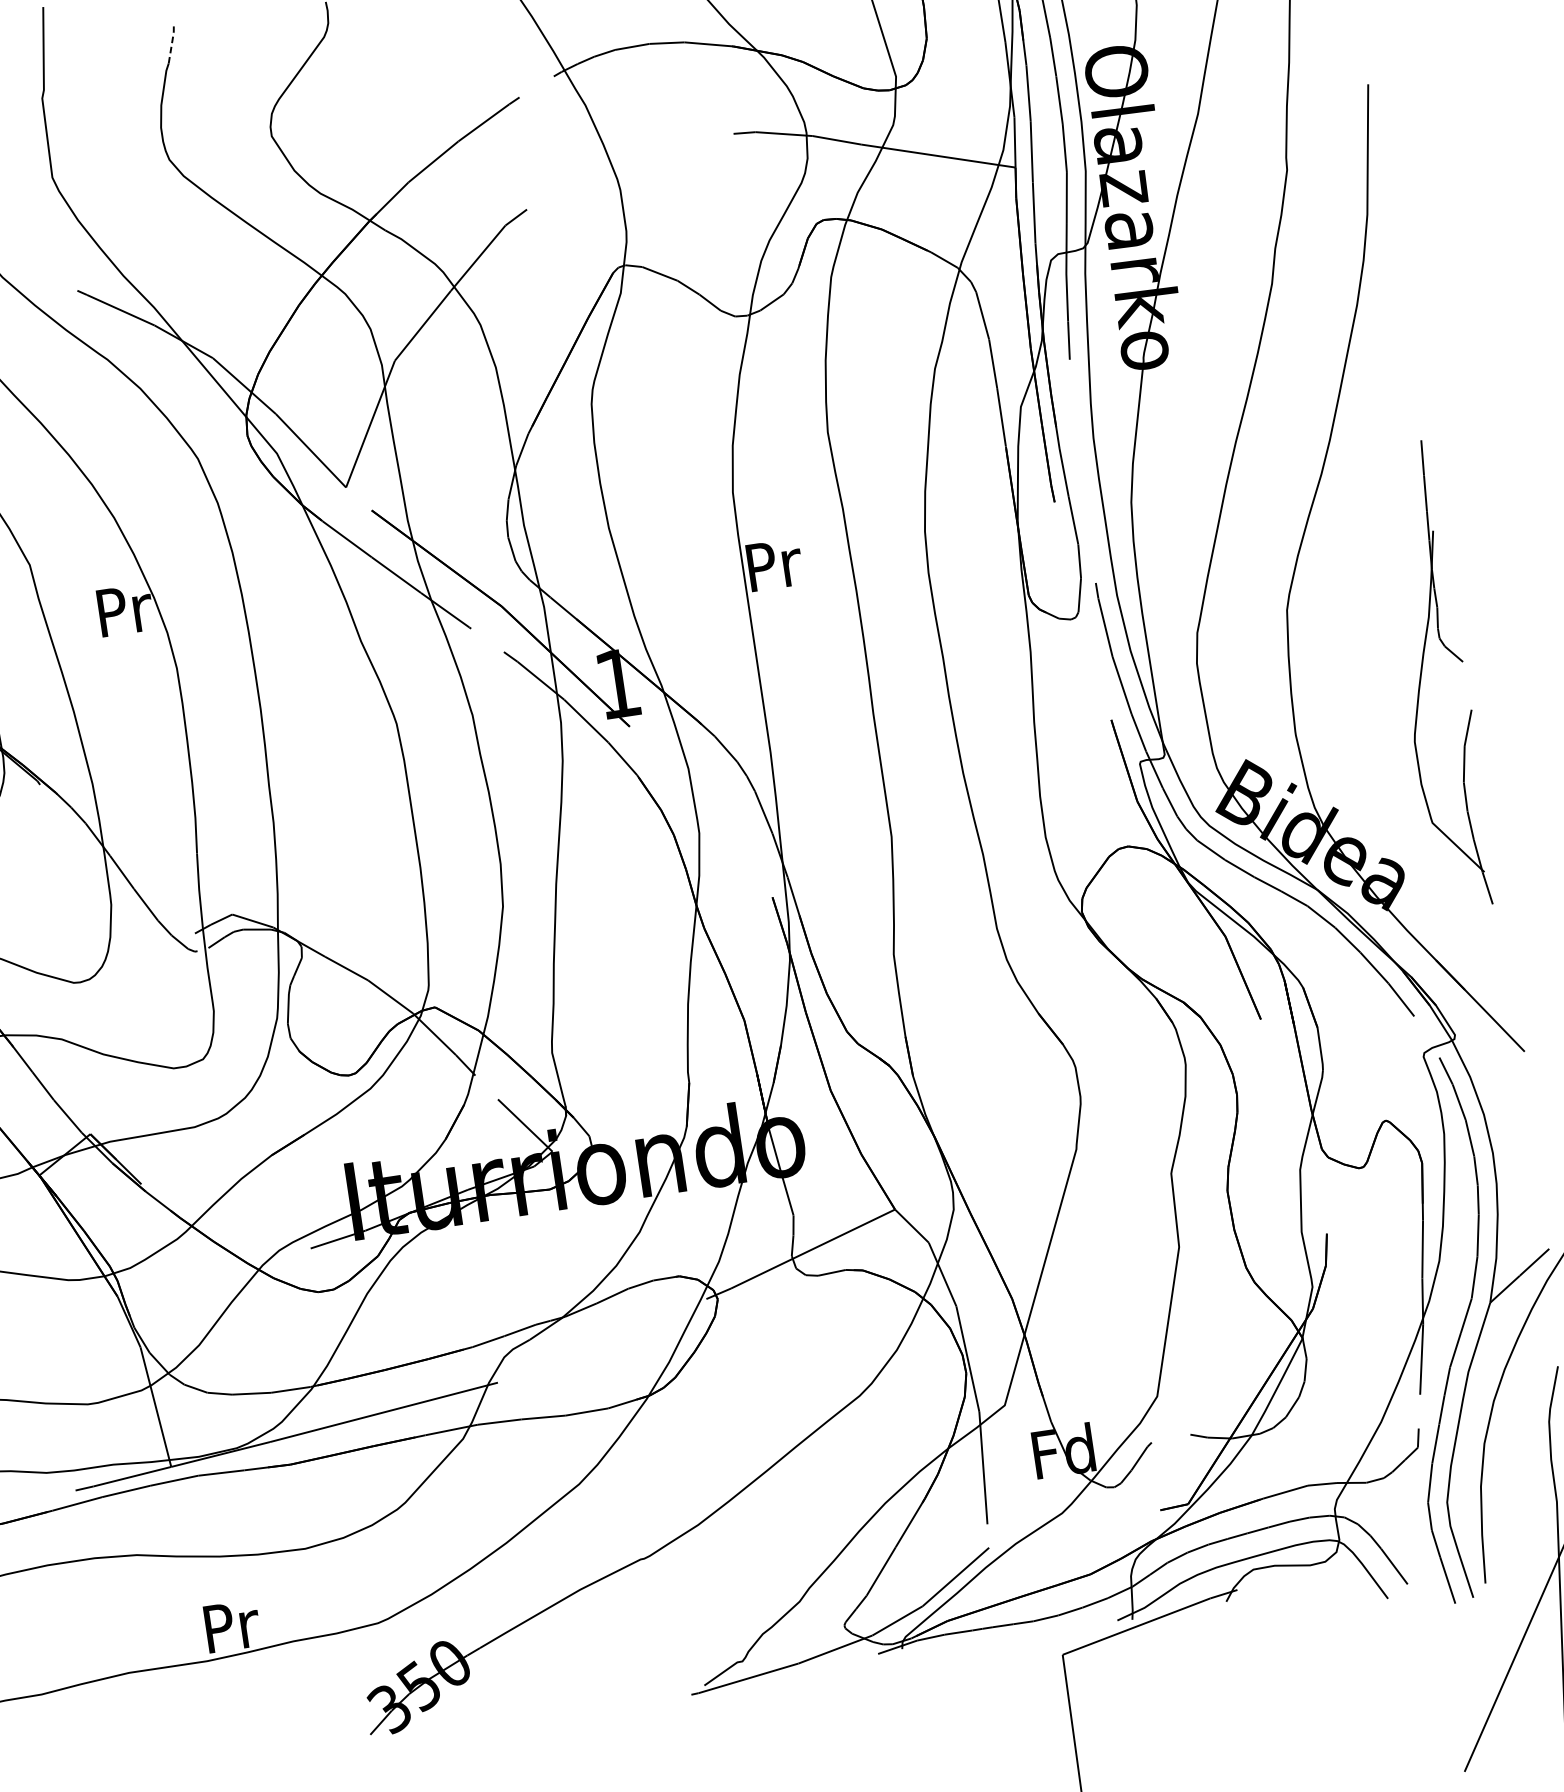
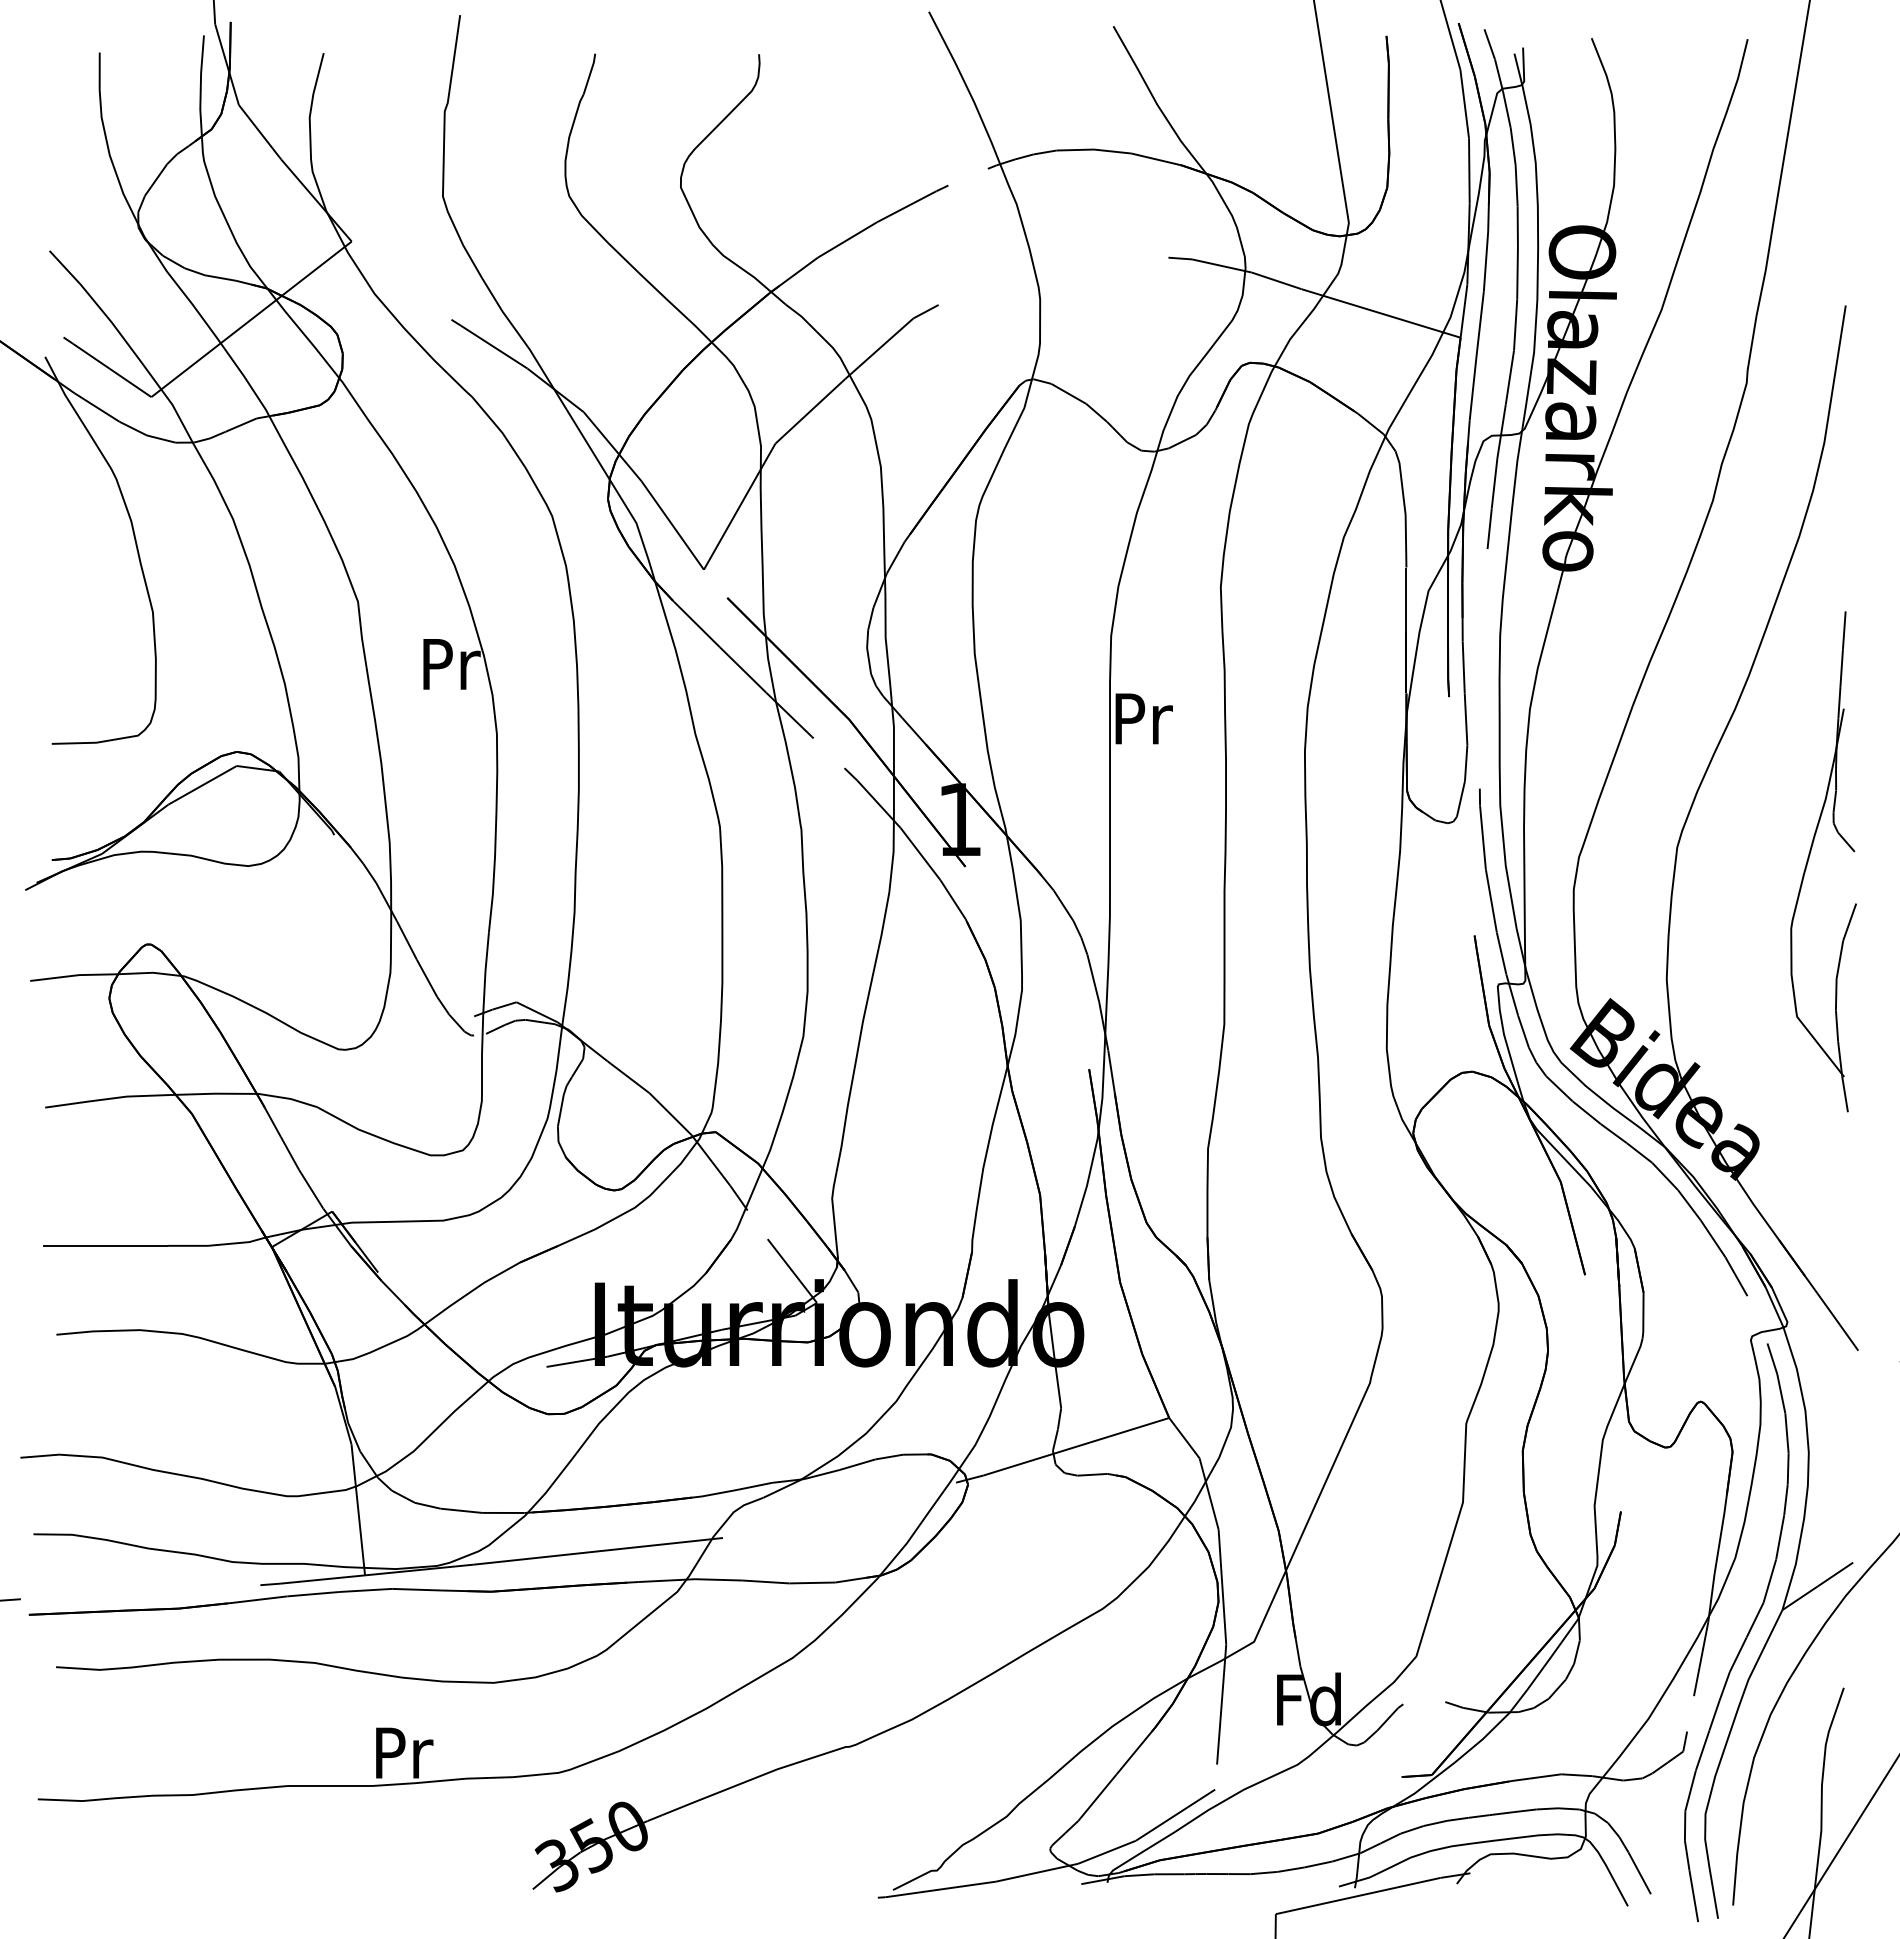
line: (172, 43) -> (590, 73), dashed -> solid
part: (1422, 671) -> (1810, 855), moved

